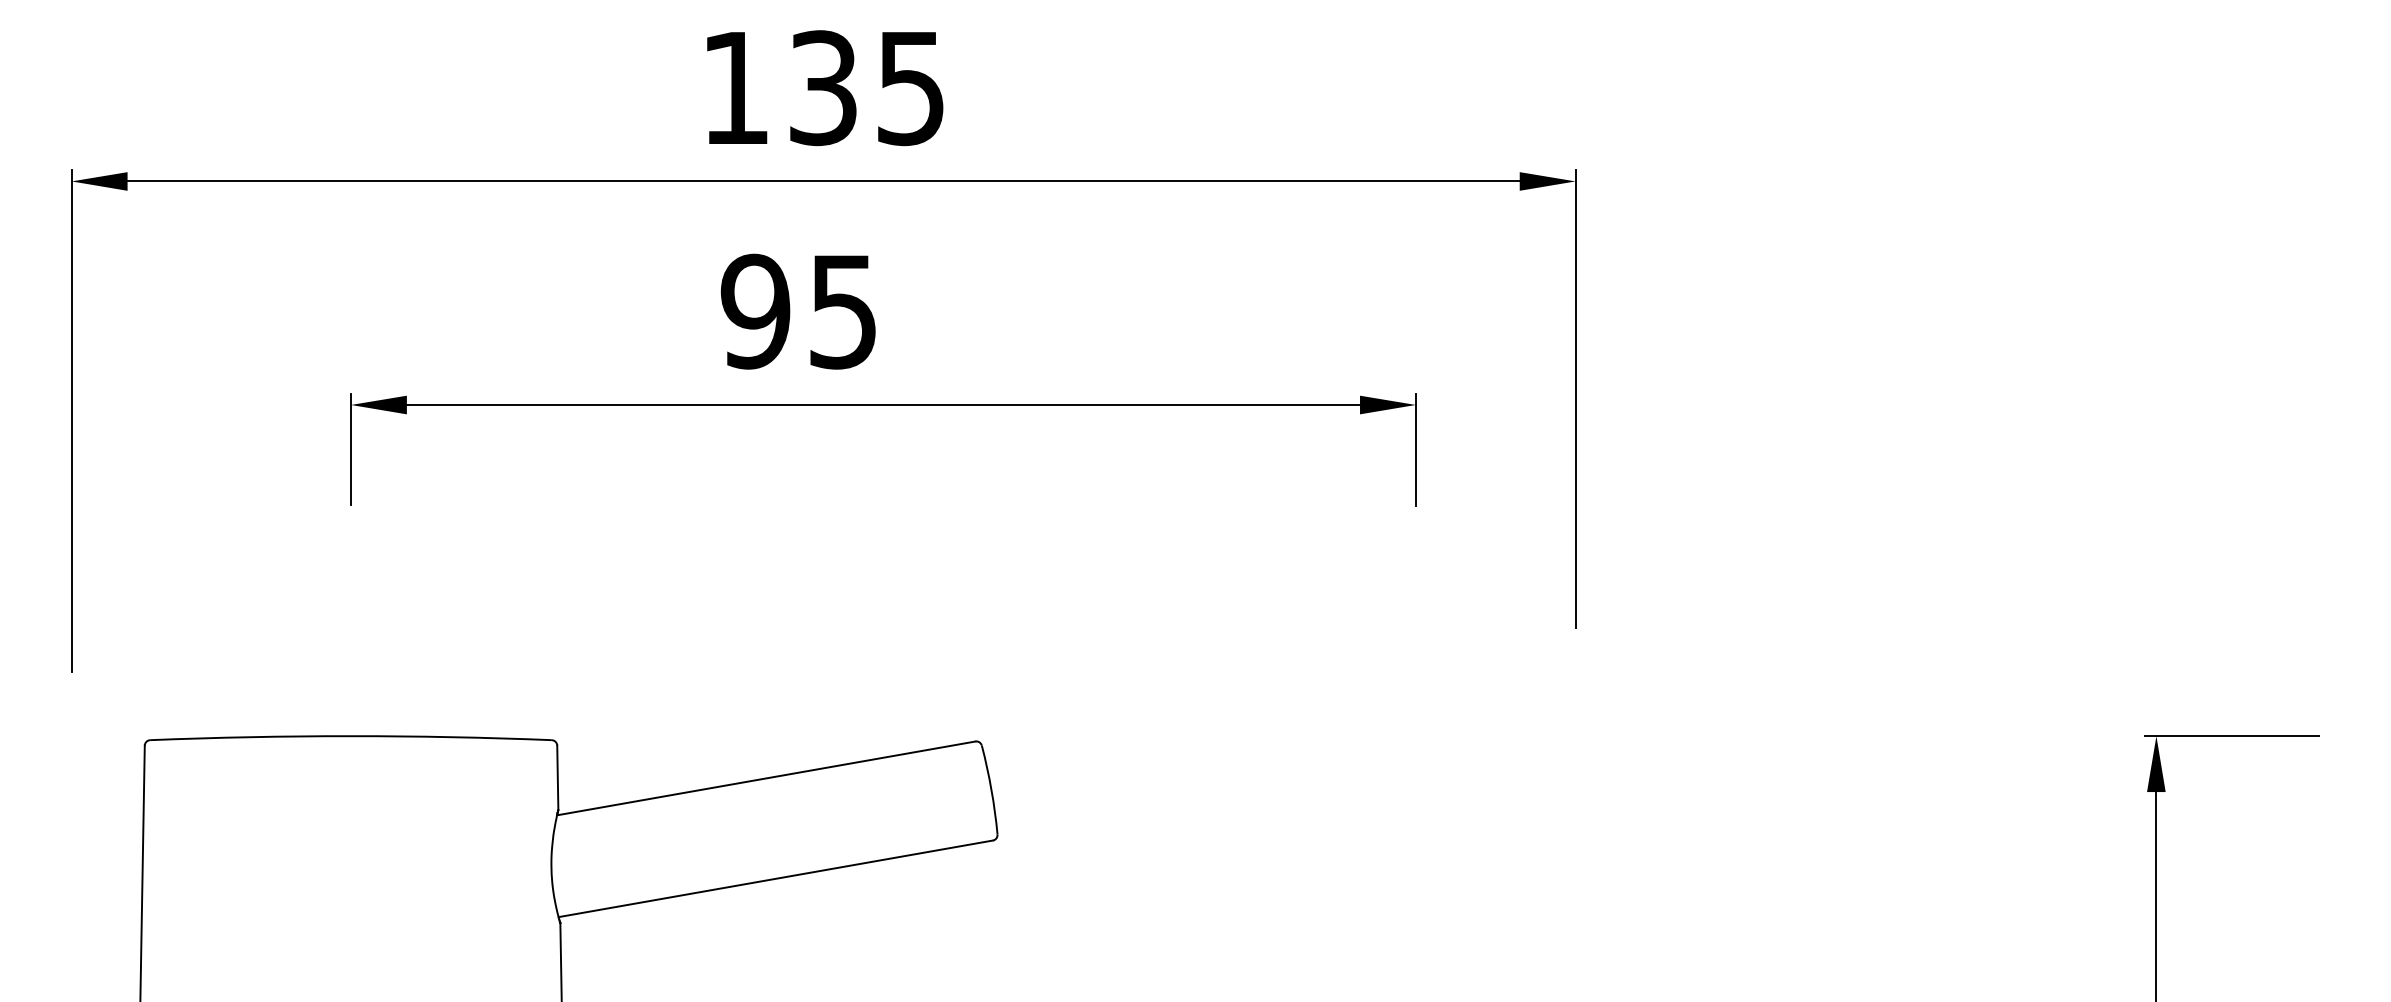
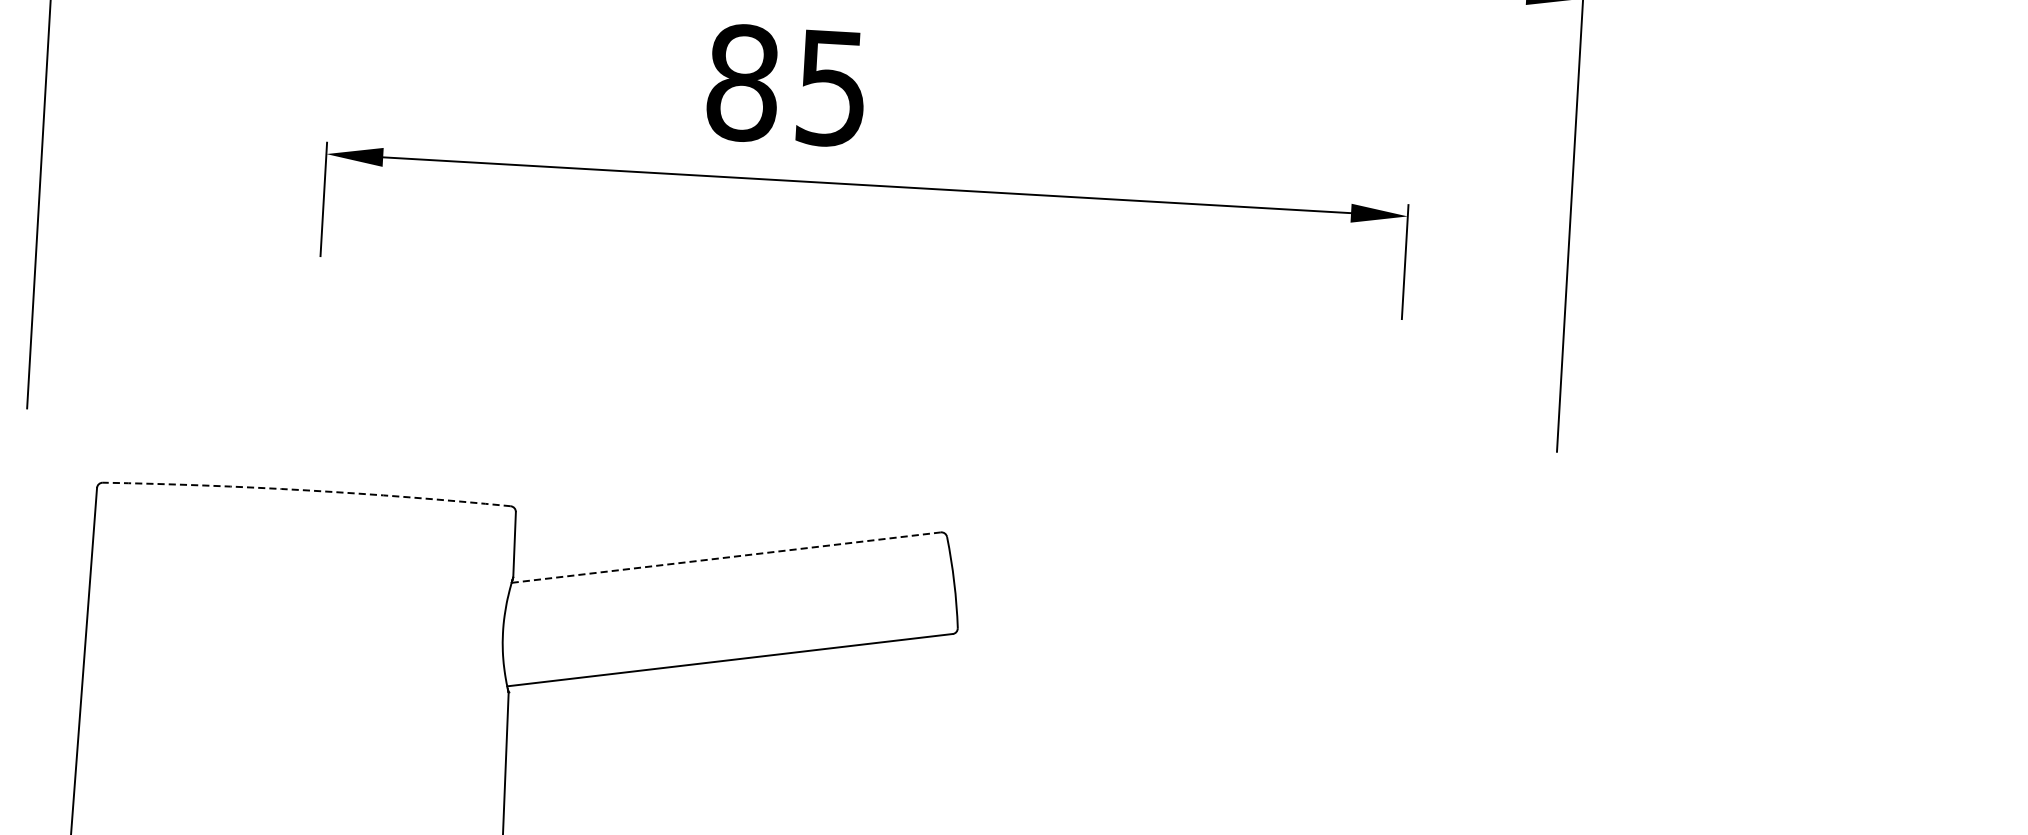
text: (755, 311) -> (742, 82), 95 -> 85
arc: (351, 736) -> (307, 490), solid -> dashed
line: (766, 778) -> (726, 557), solid -> dashed

